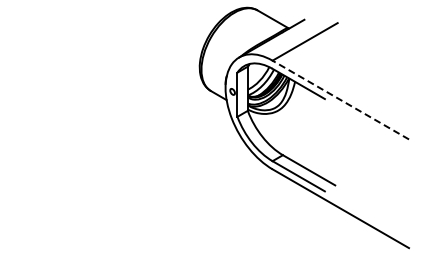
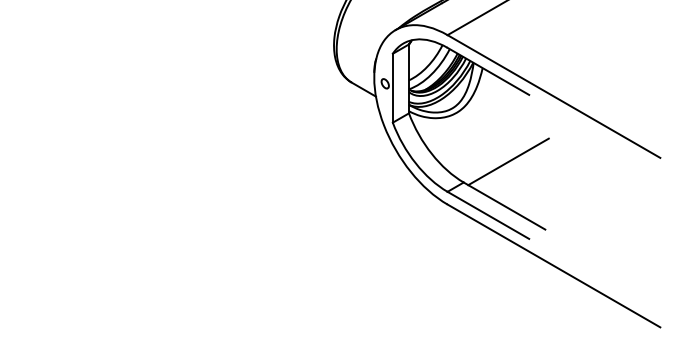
line: (340, 100) -> (553, 97), dashed -> solid
line: (311, 141) -> (508, 161), added

